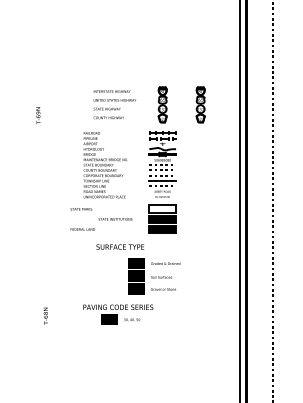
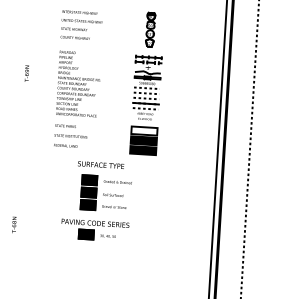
text: (114, 104) -> (81, 25), moved
part: (200, 104) -> (187, 31), removed
text: (38, 115) -> (27, 73), moved
text: (104, 165) -> (77, 84), moved
text: (115, 219) -> (70, 136), moved
text: (154, 276) -> (106, 194), moved
text: (45, 315) -> (13, 224), moved

